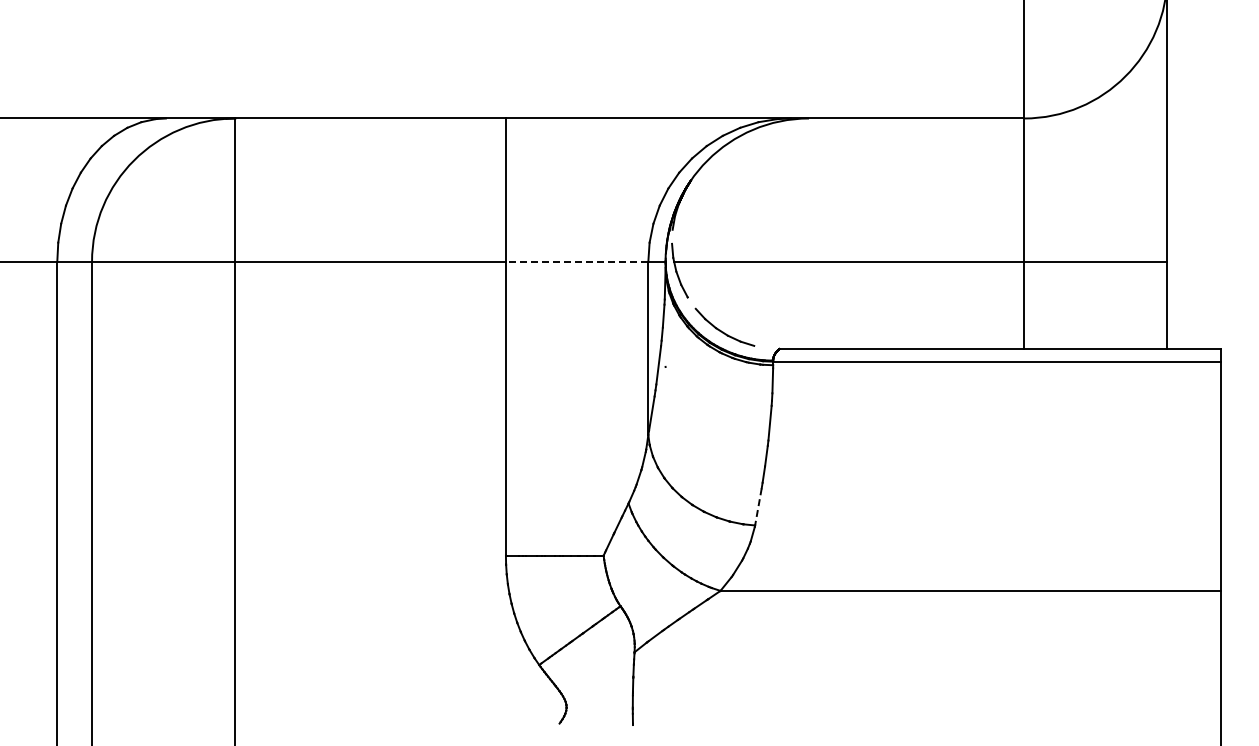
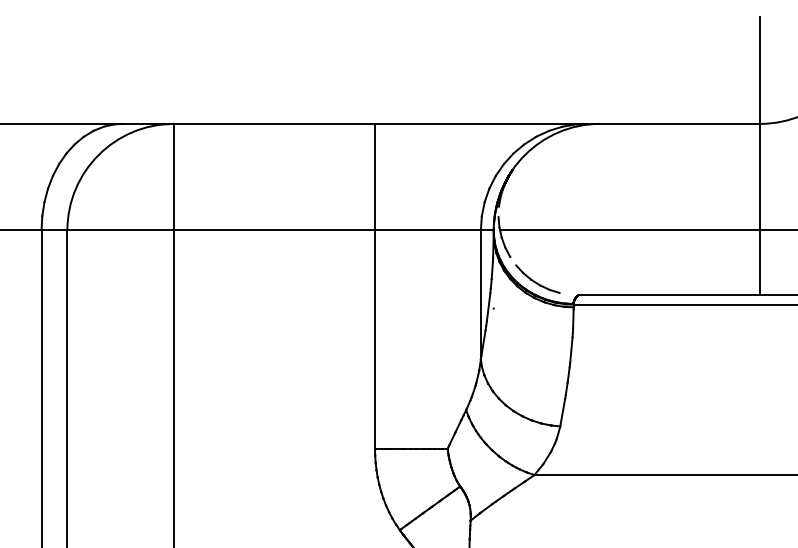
line: (576, 261) -> (427, 230), dashed -> solid
line: (758, 506) -> (562, 412), dashed -> solid

